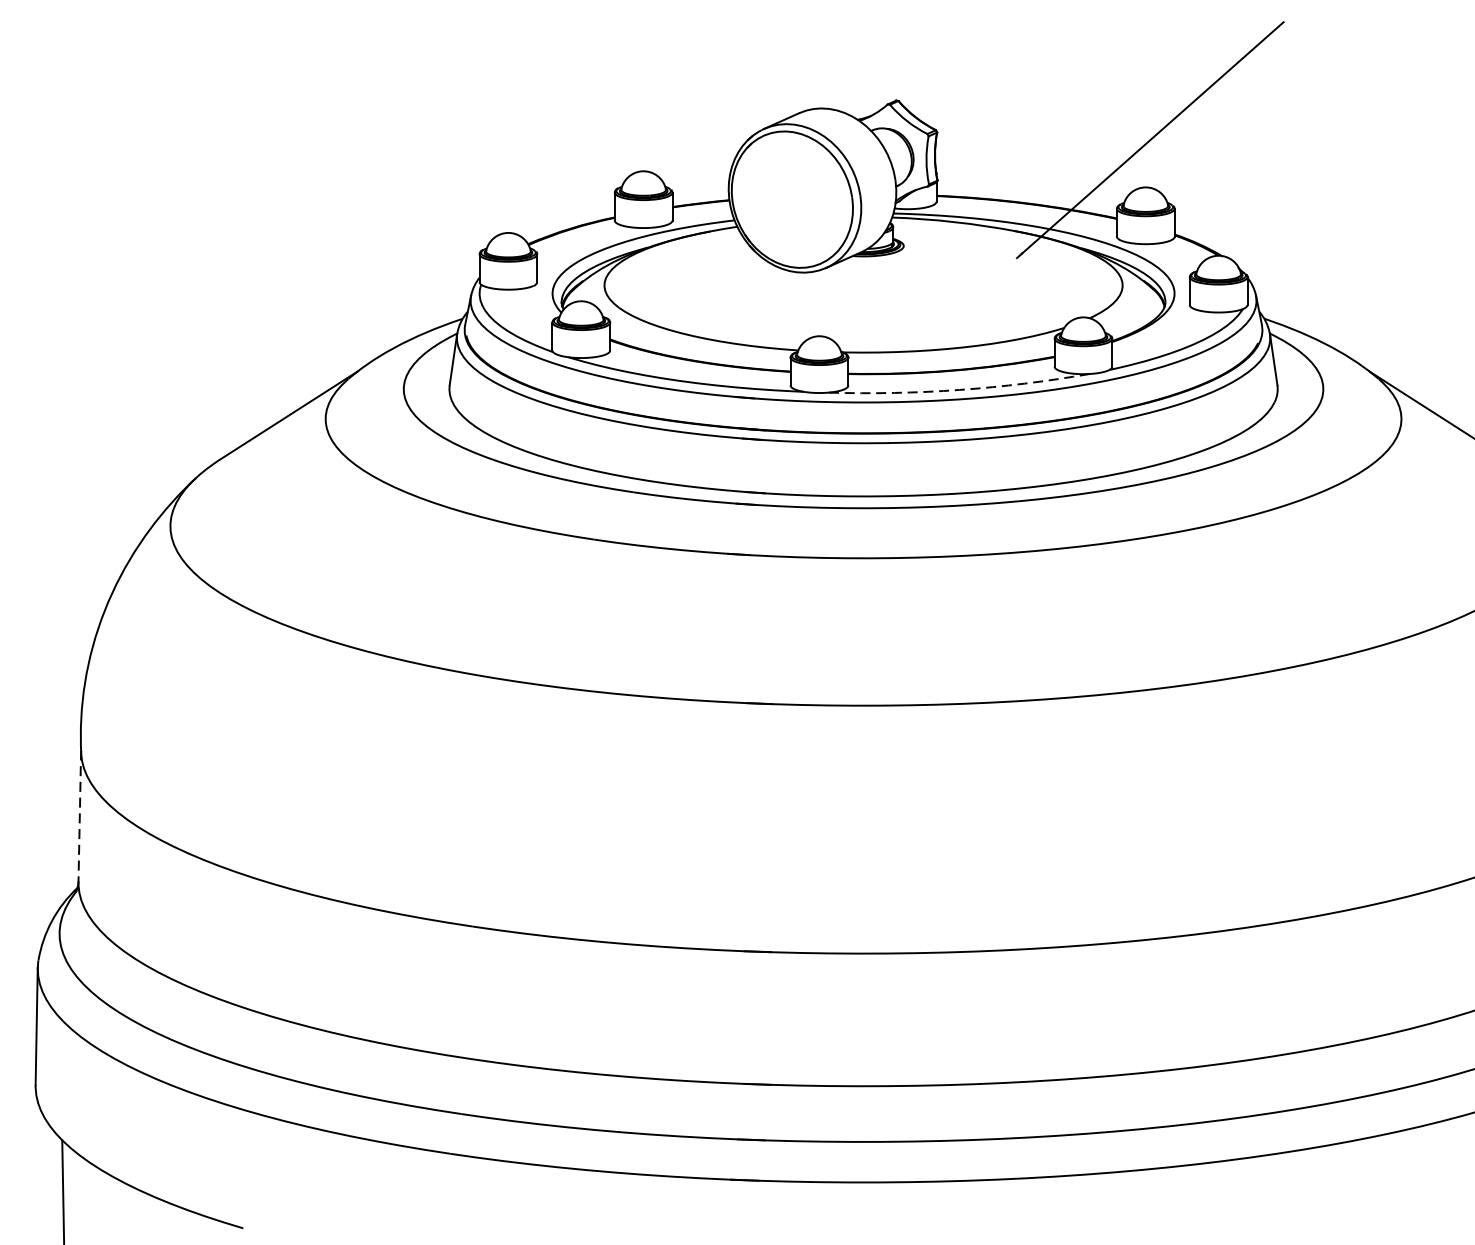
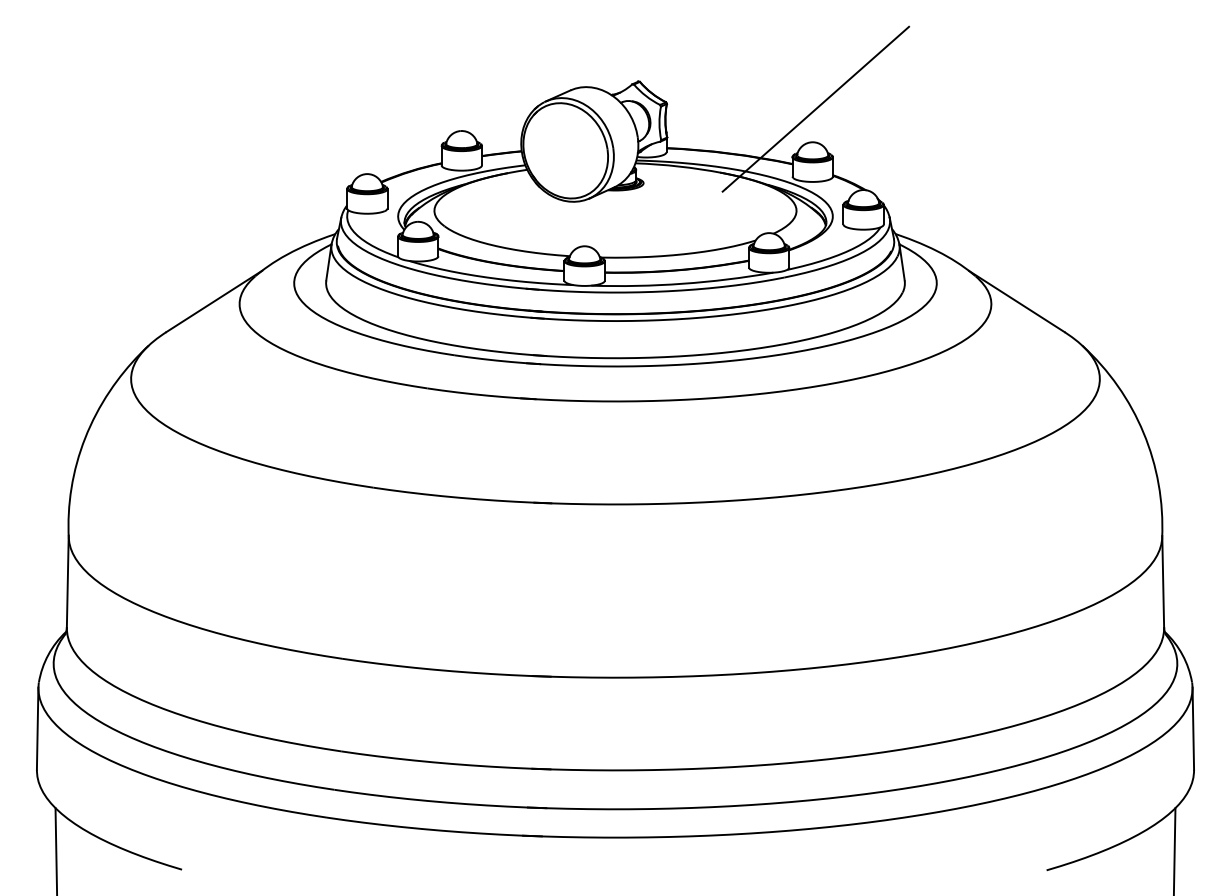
arc: (959, 389) -> (682, 283), dashed -> solid
line: (79, 815) -> (67, 581), dashed -> solid

